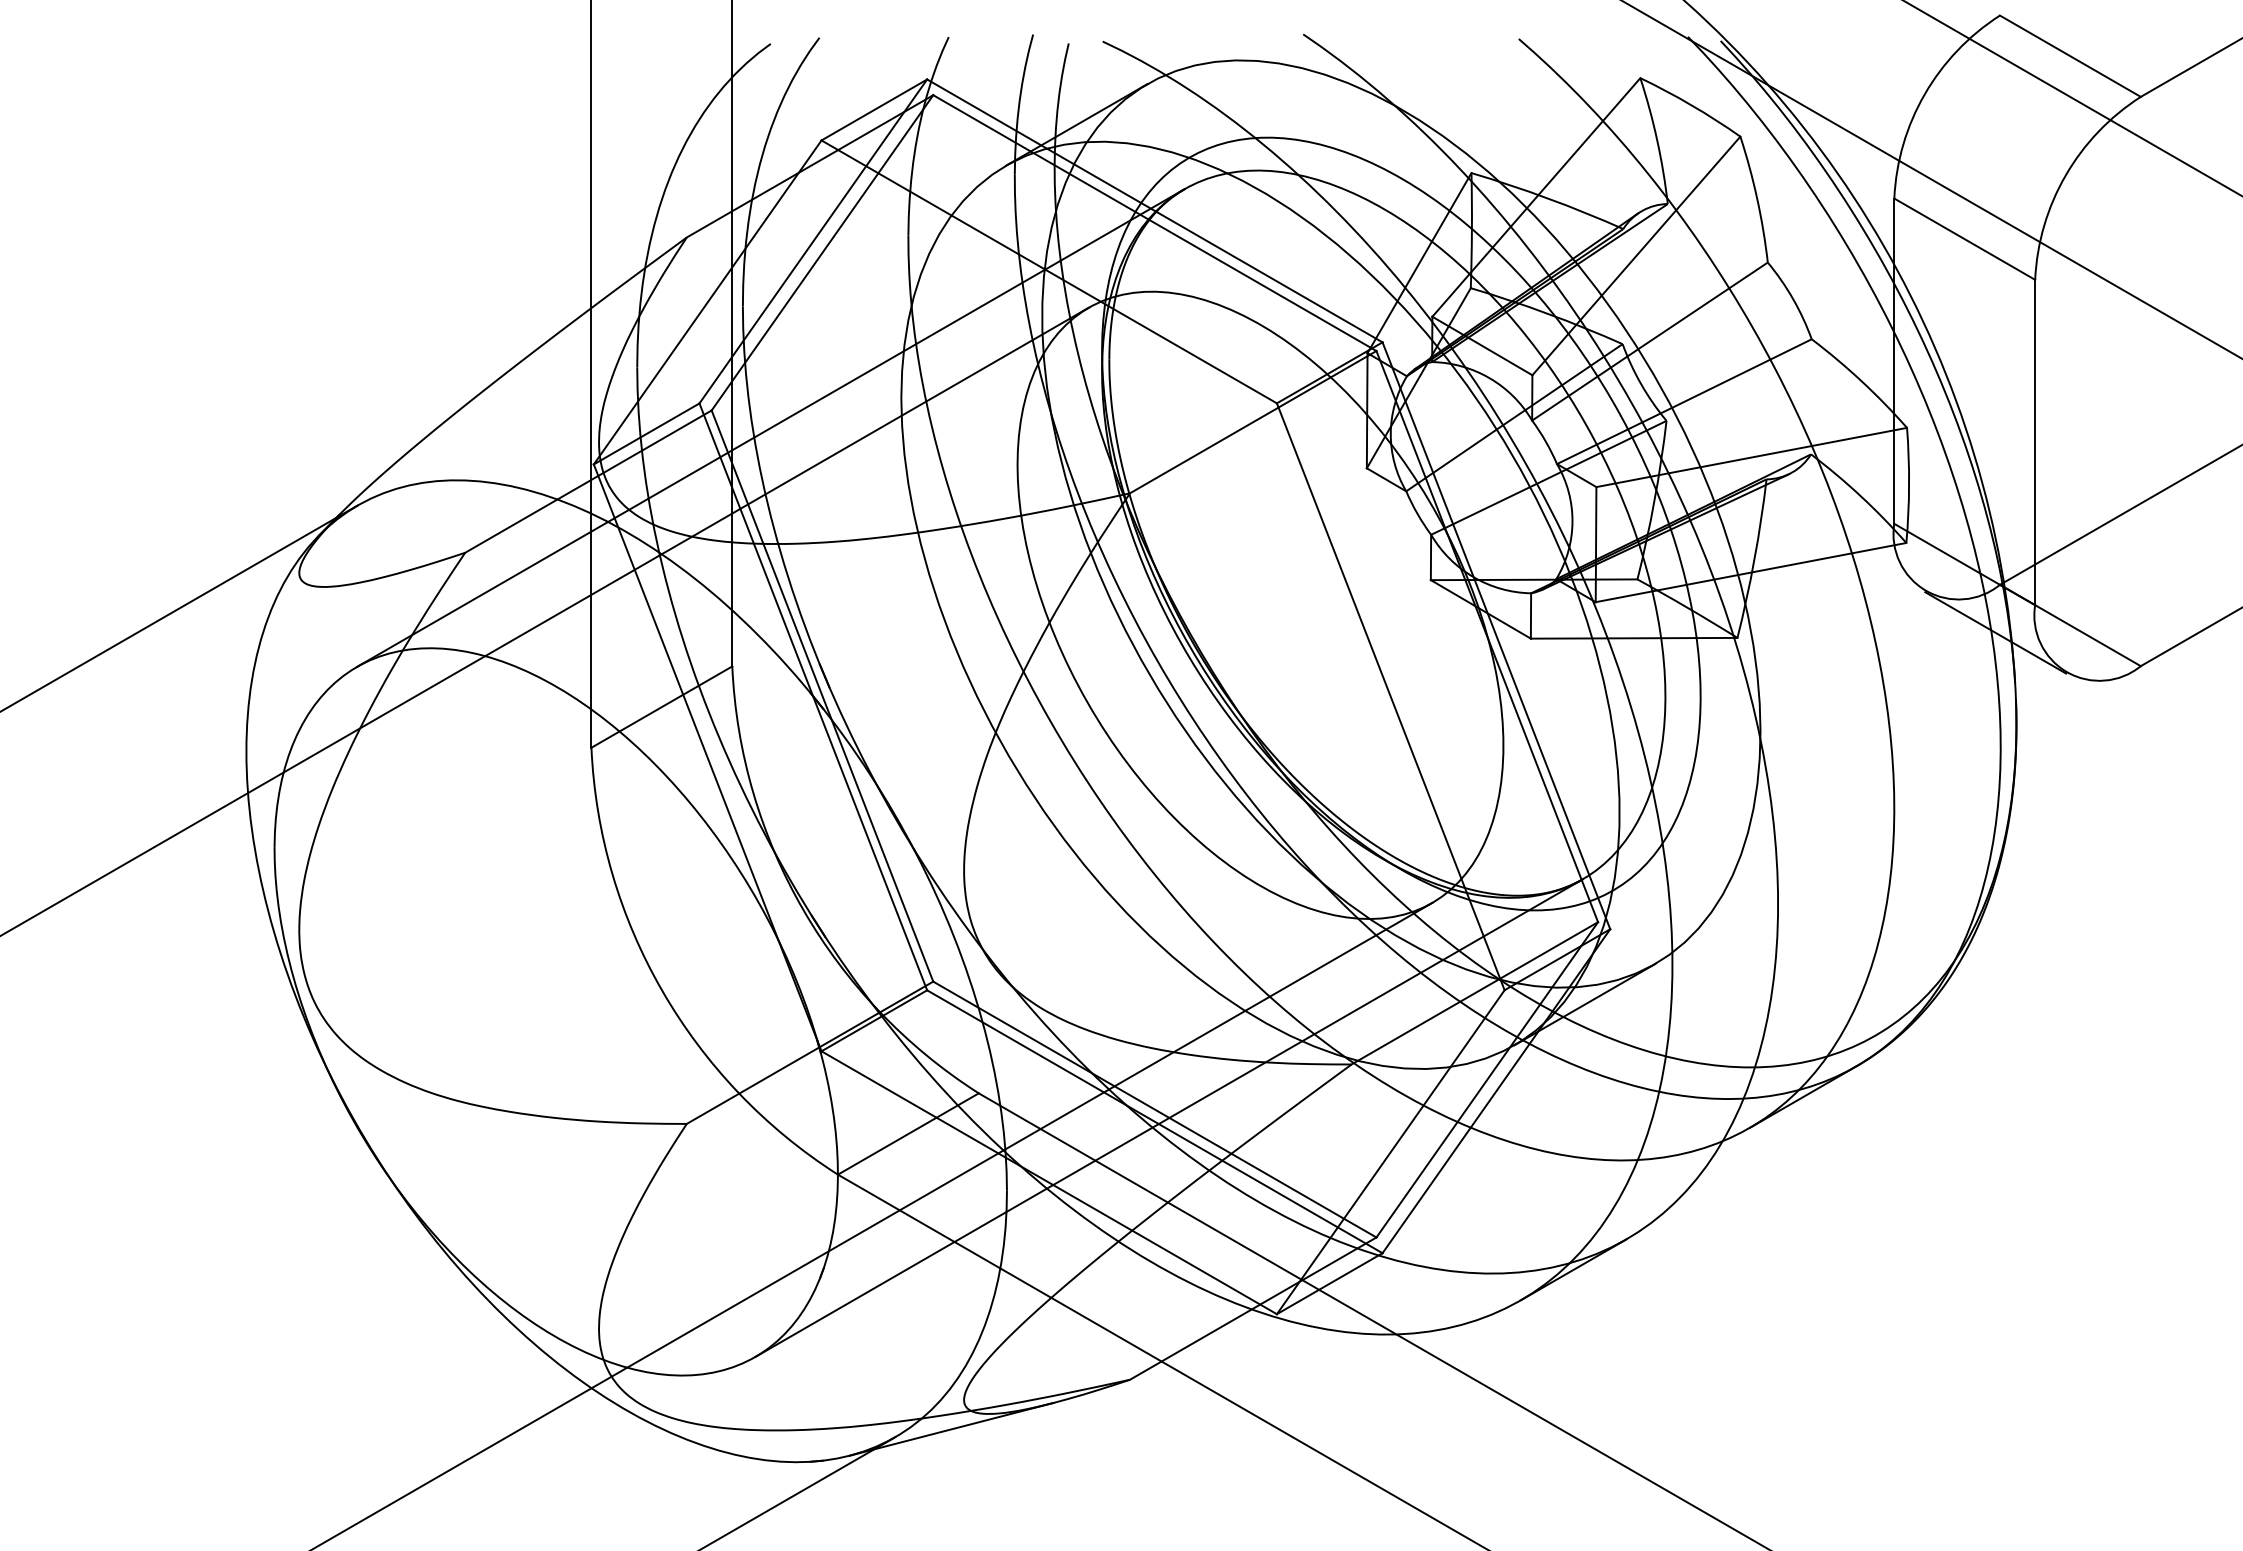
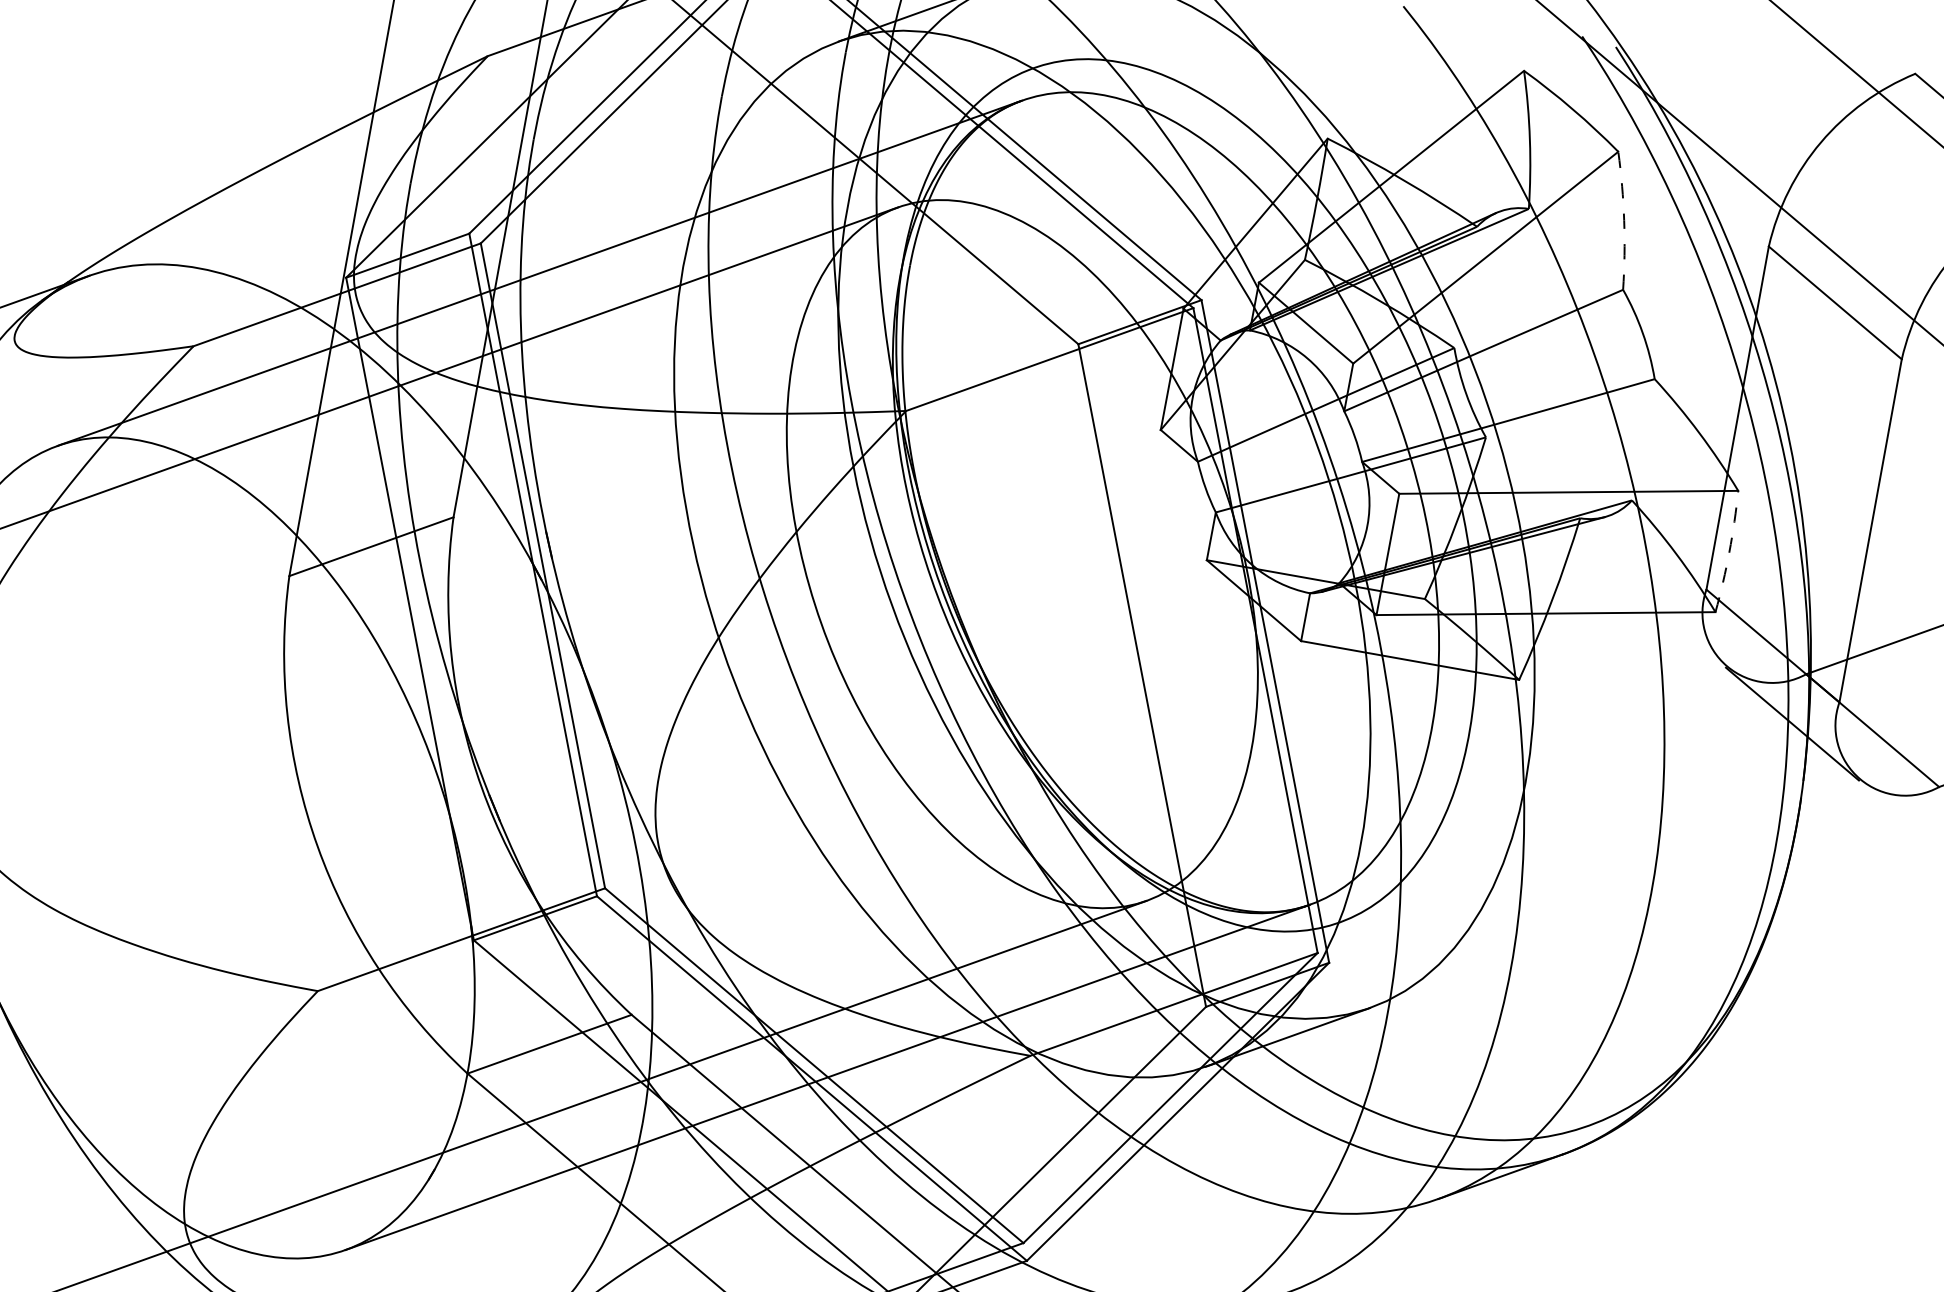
arc: (1757, 198) -> (1624, 220), solid -> dashed
arc: (1909, 485) -> (1729, 552), solid -> dashed

